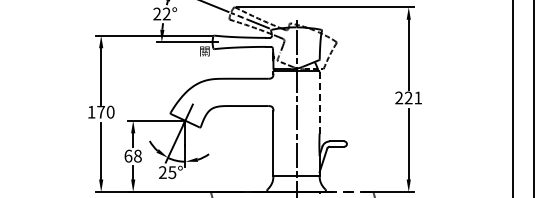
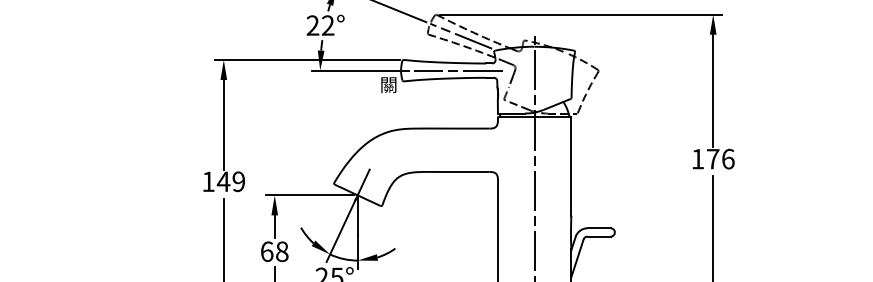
line: (248, 42) -> (458, 70), added
text: (408, 97) -> (712, 158), 221 -> 176
line: (319, 102) -> (571, 166), dashed -> solid
text: (105, 112) -> (230, 182), 170 -> 149

